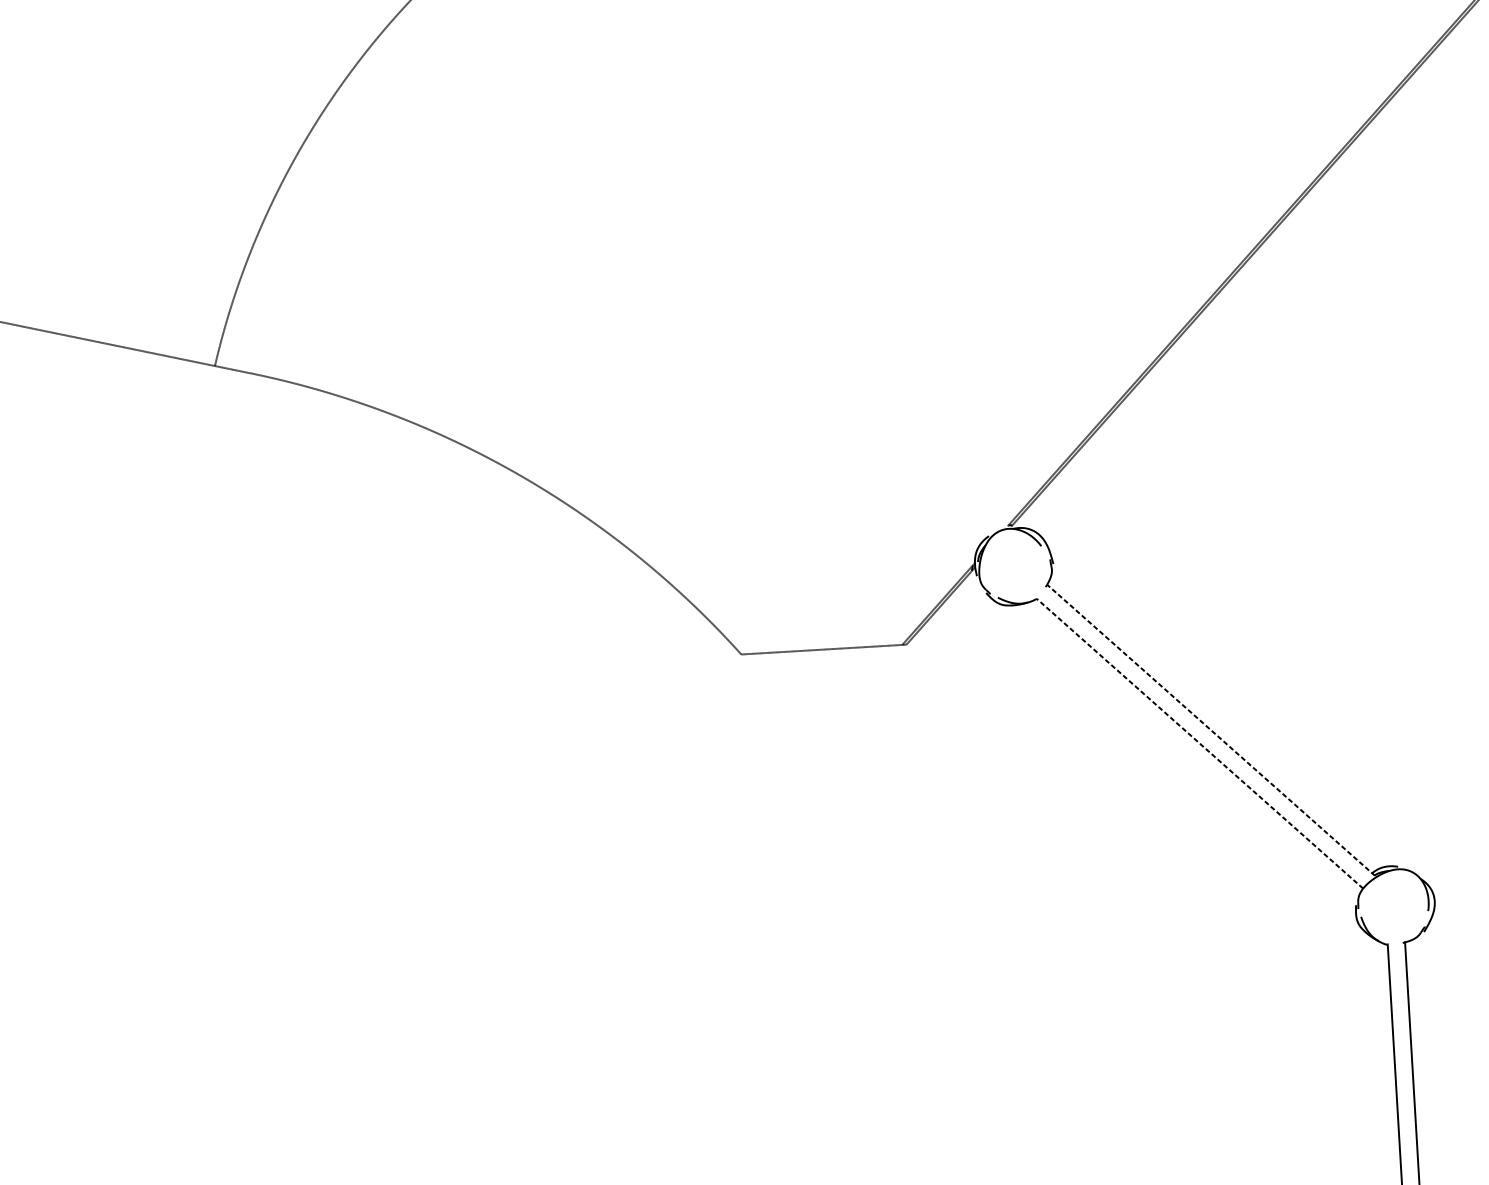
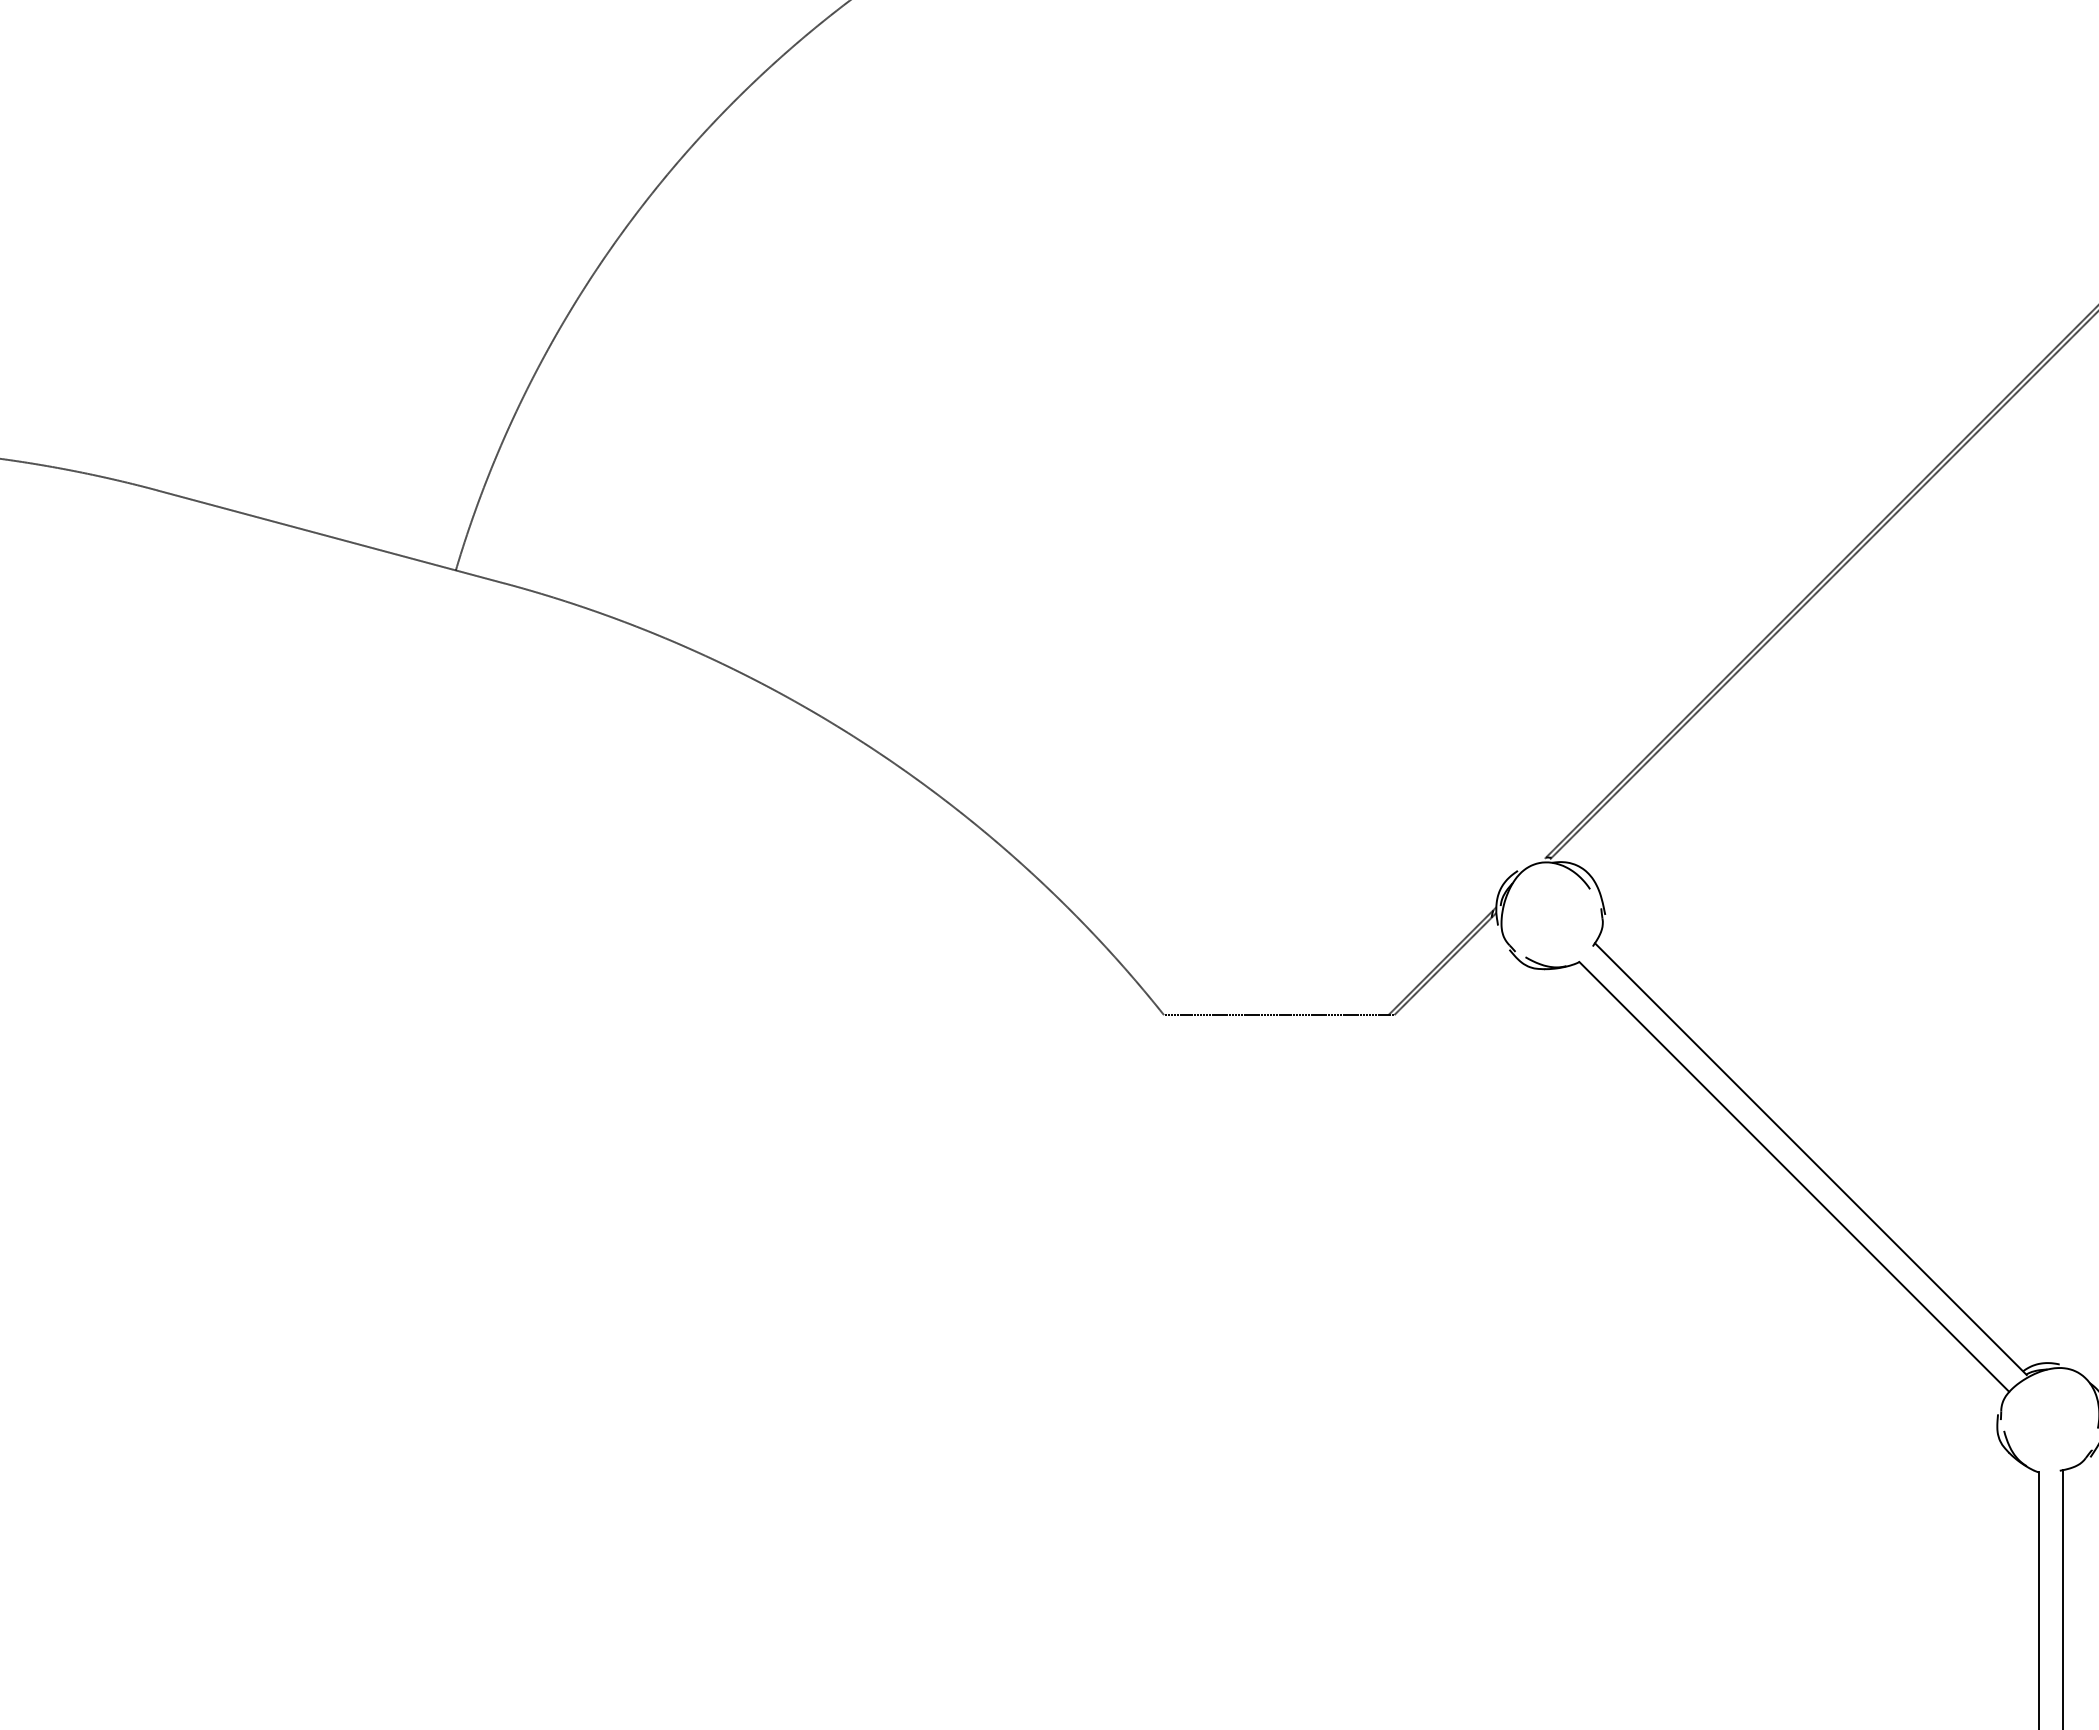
line: (1210, 729) -> (1810, 1158), dashed -> solid
line: (1200, 743) -> (1794, 1176), dashed -> solid

